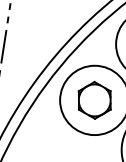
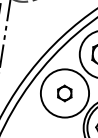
part: (94, 100) -> (64, 93), size x0.6

